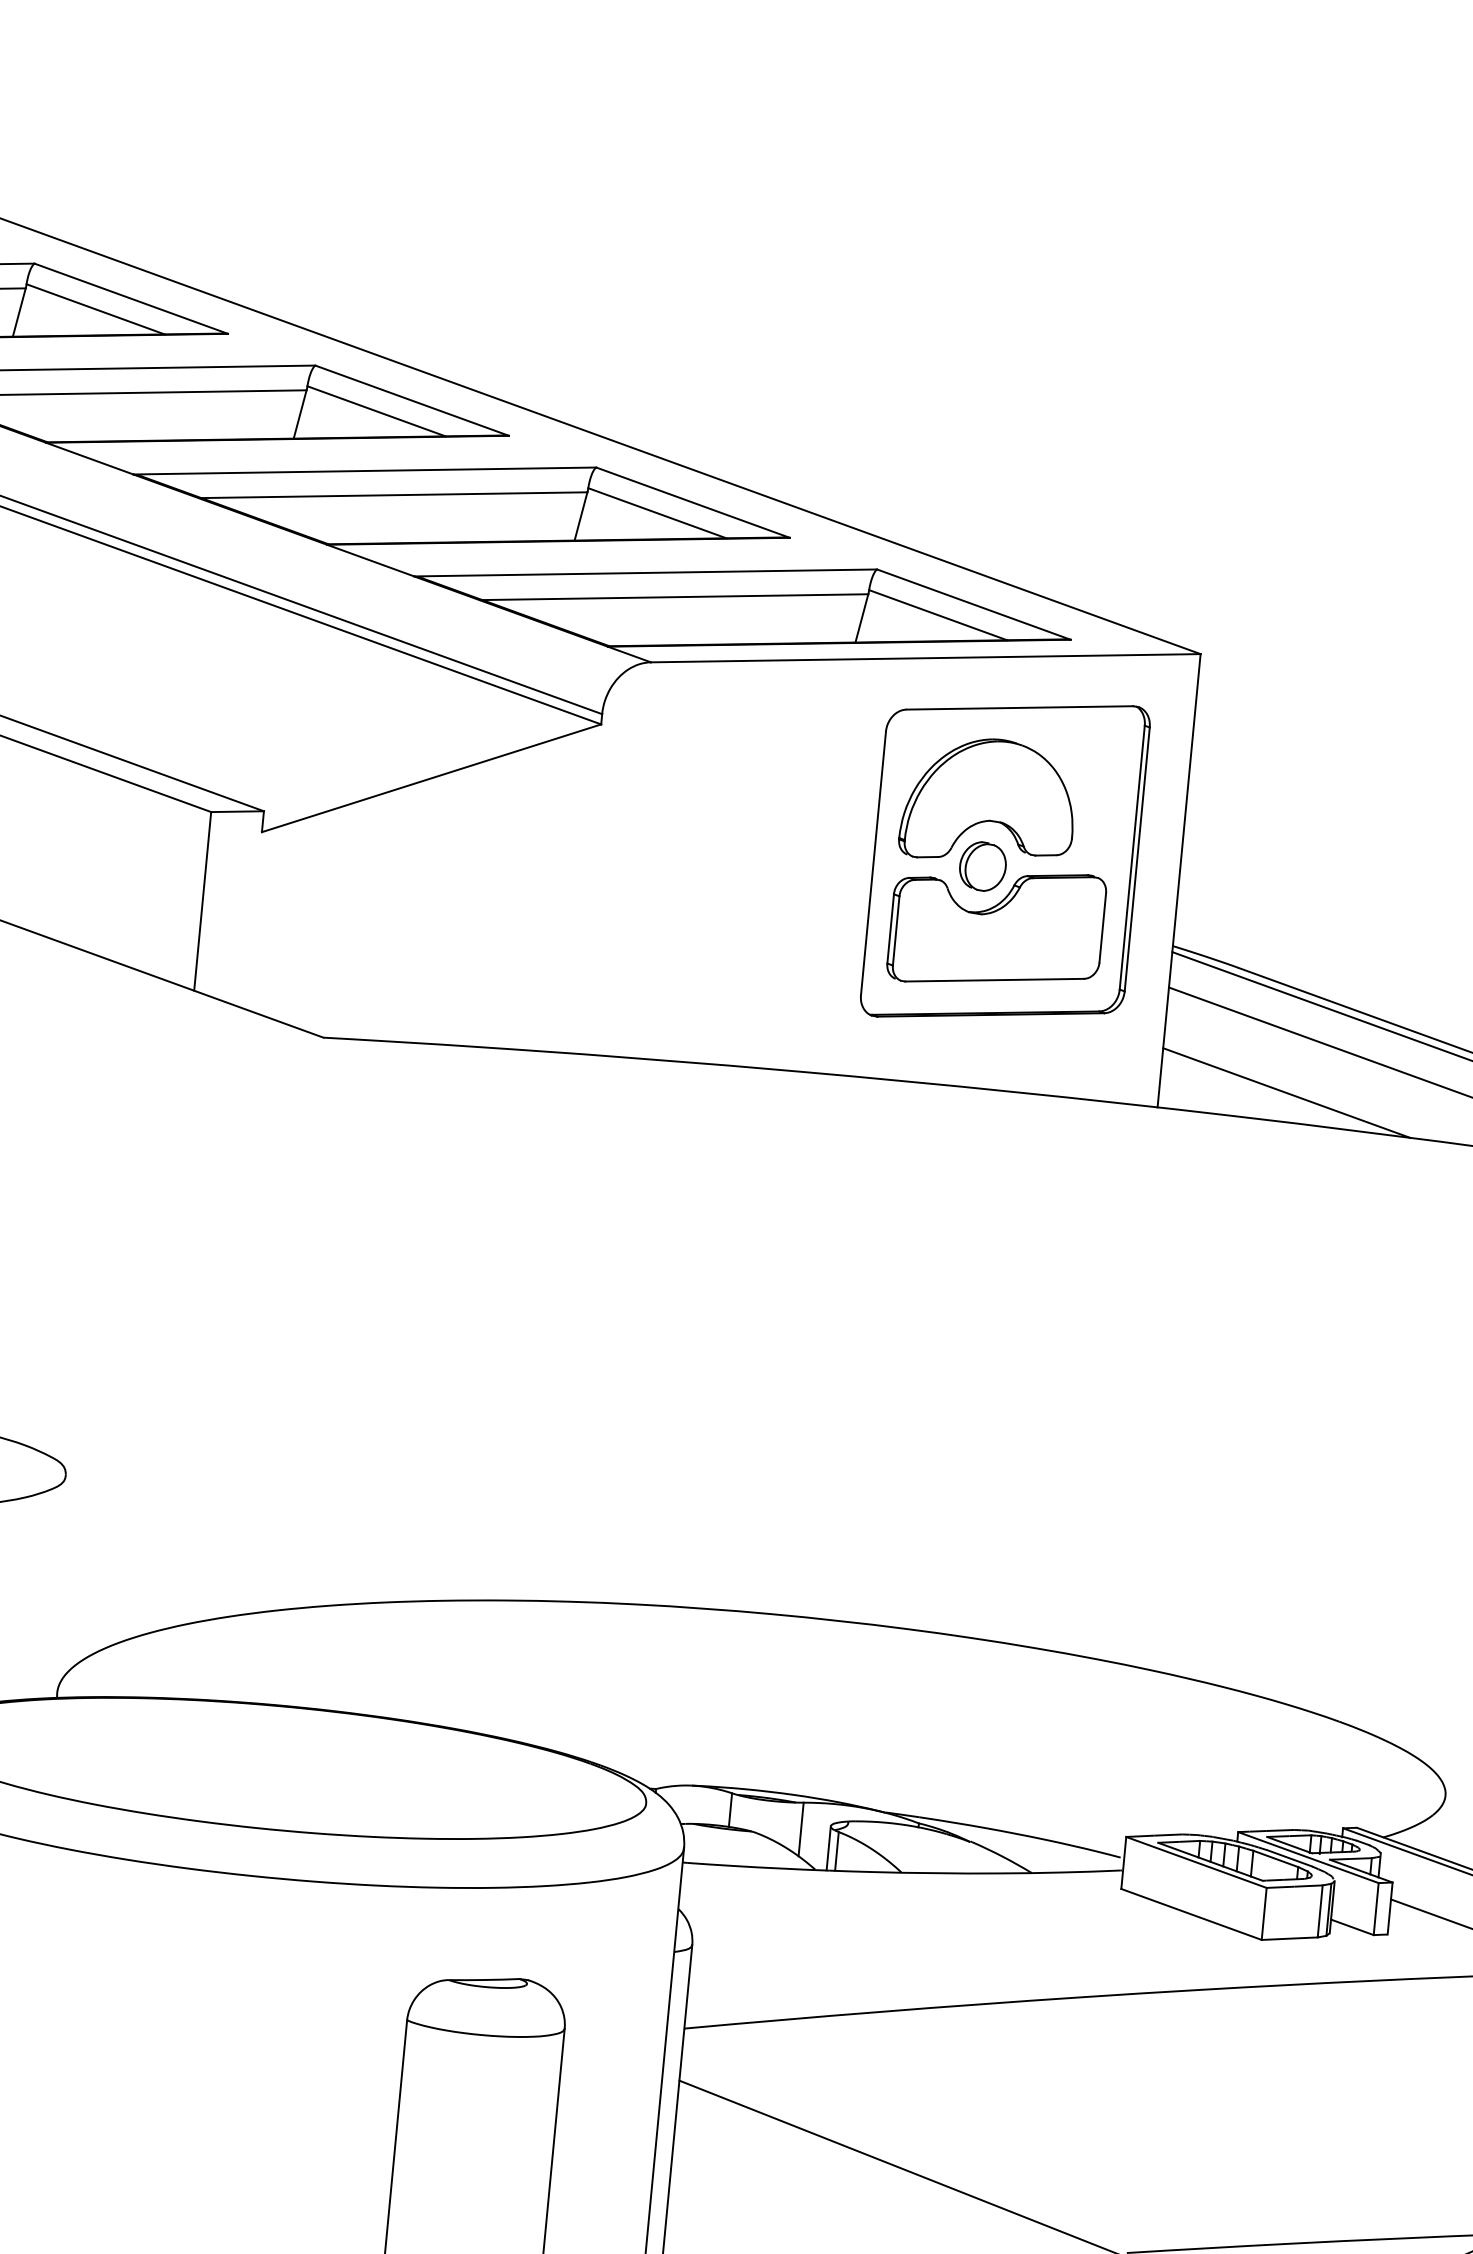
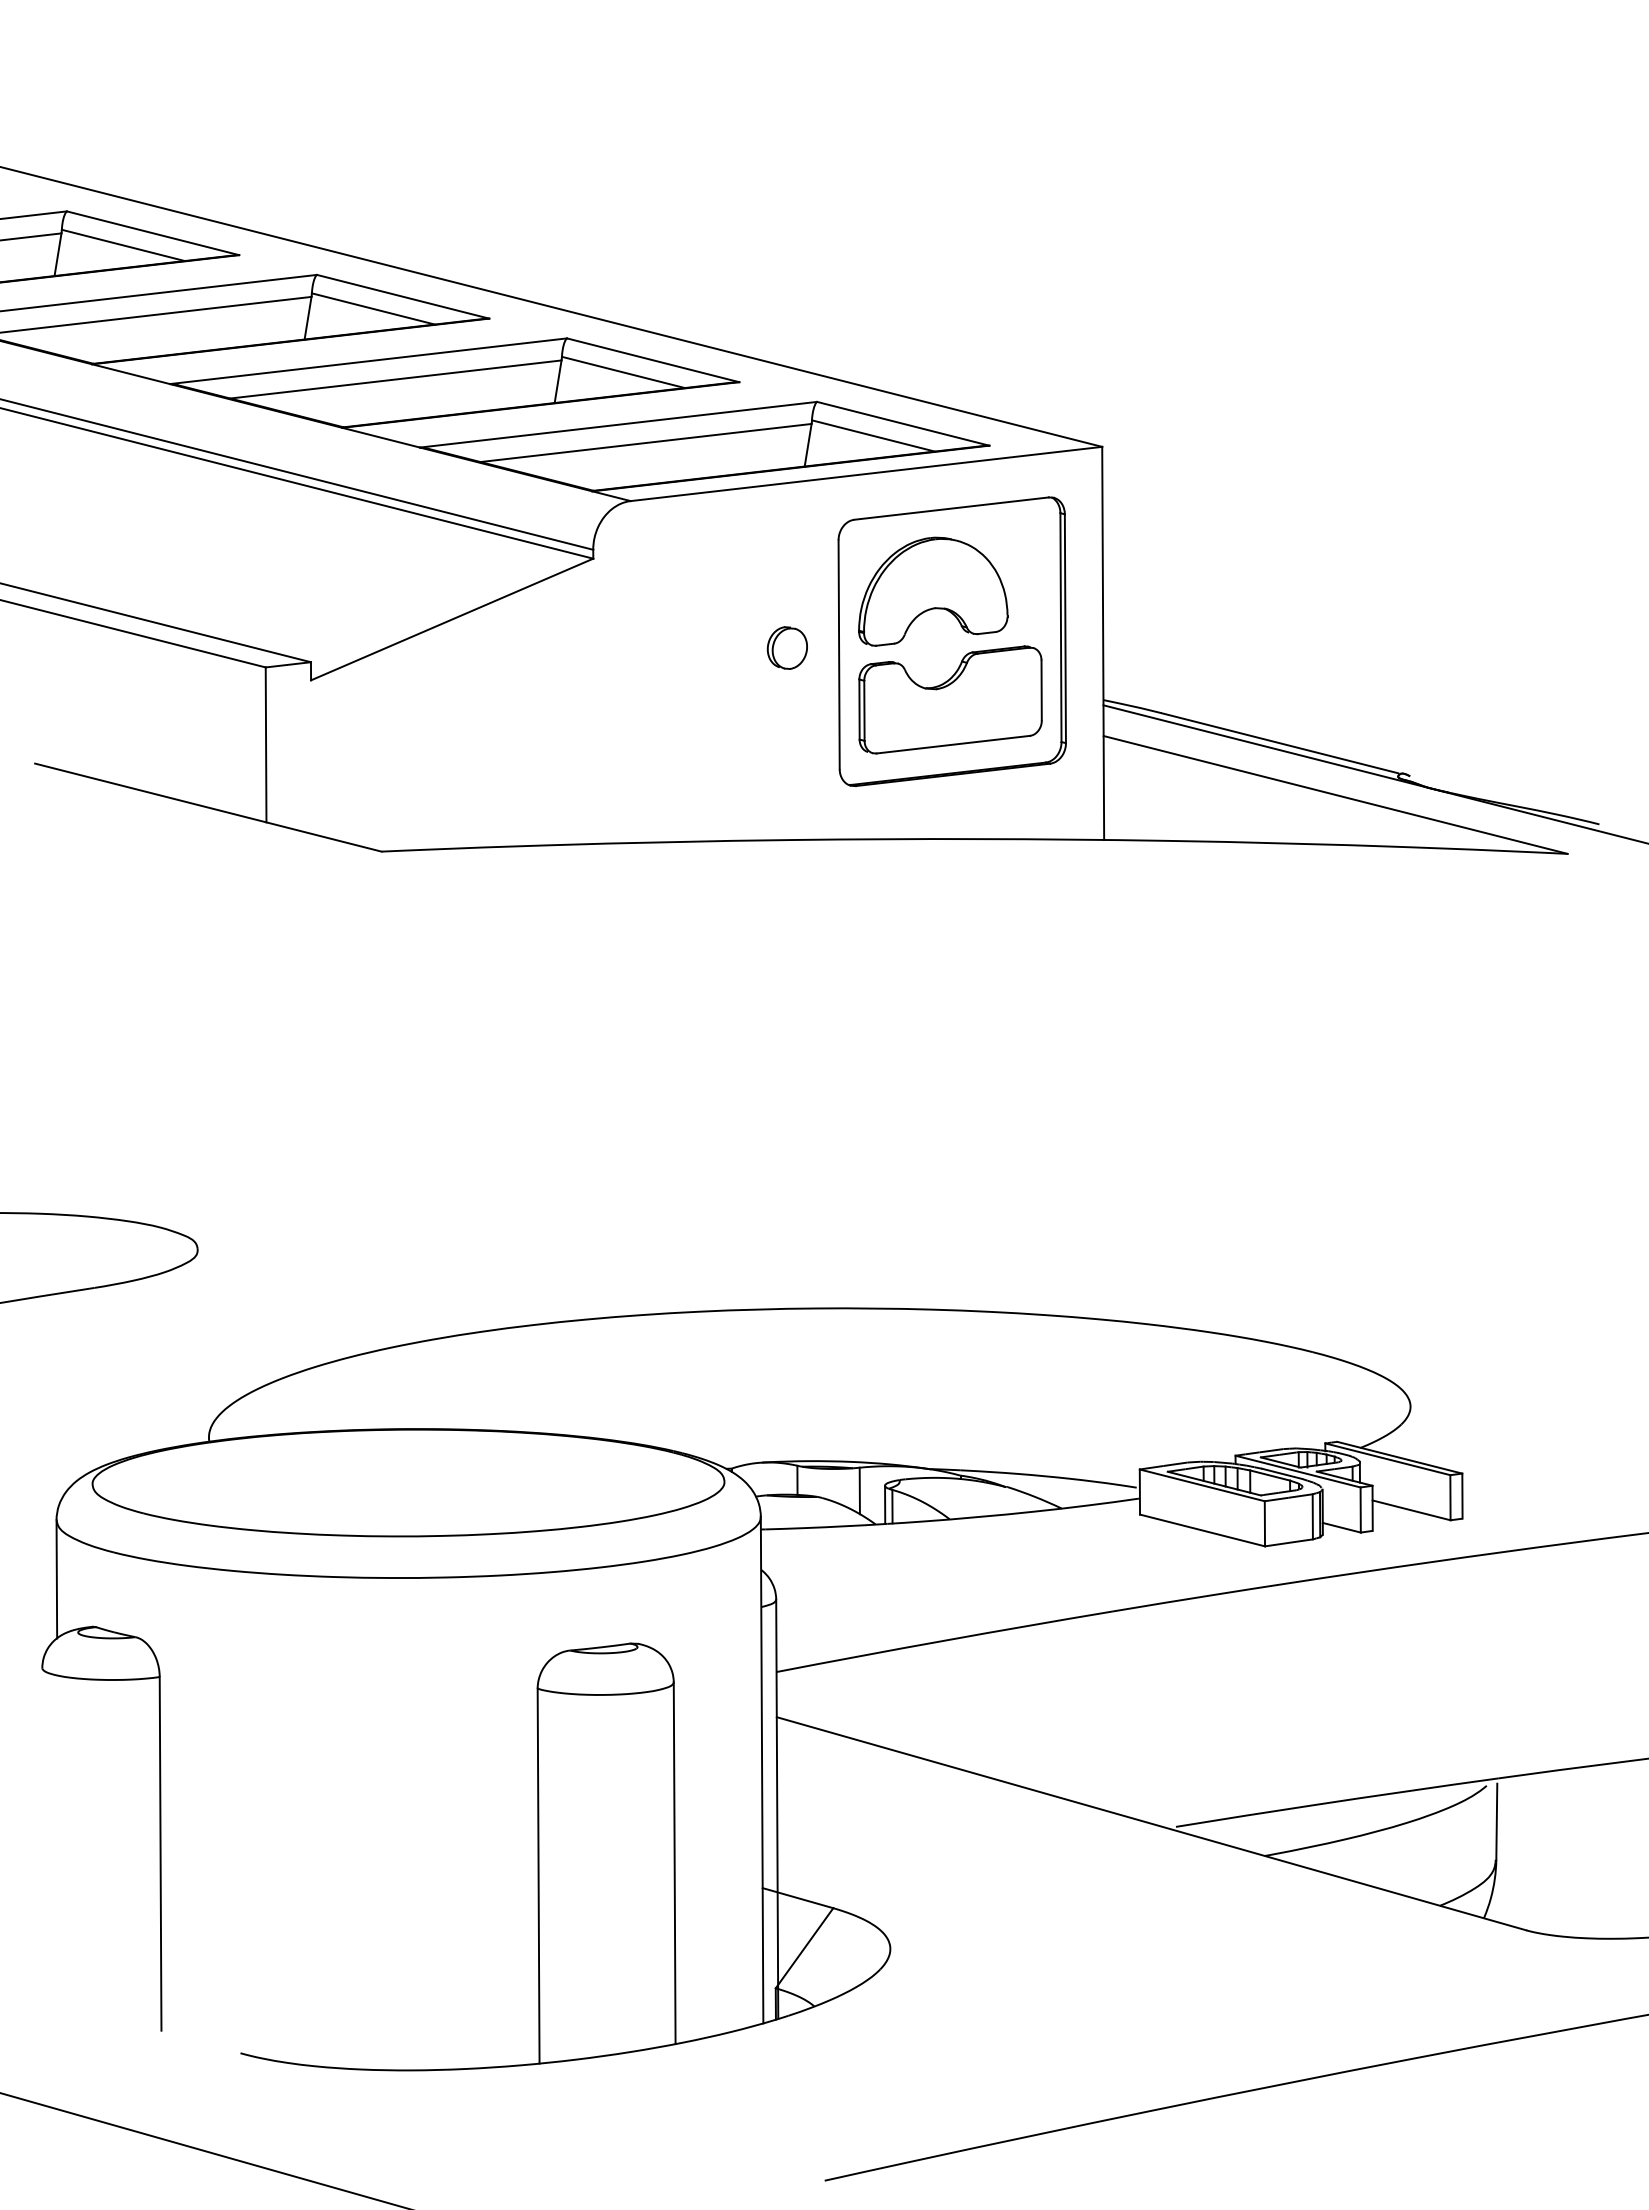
part: (981, 865) -> (786, 647), moved
line: (1286, 1092) -> (1213, 816), removed

